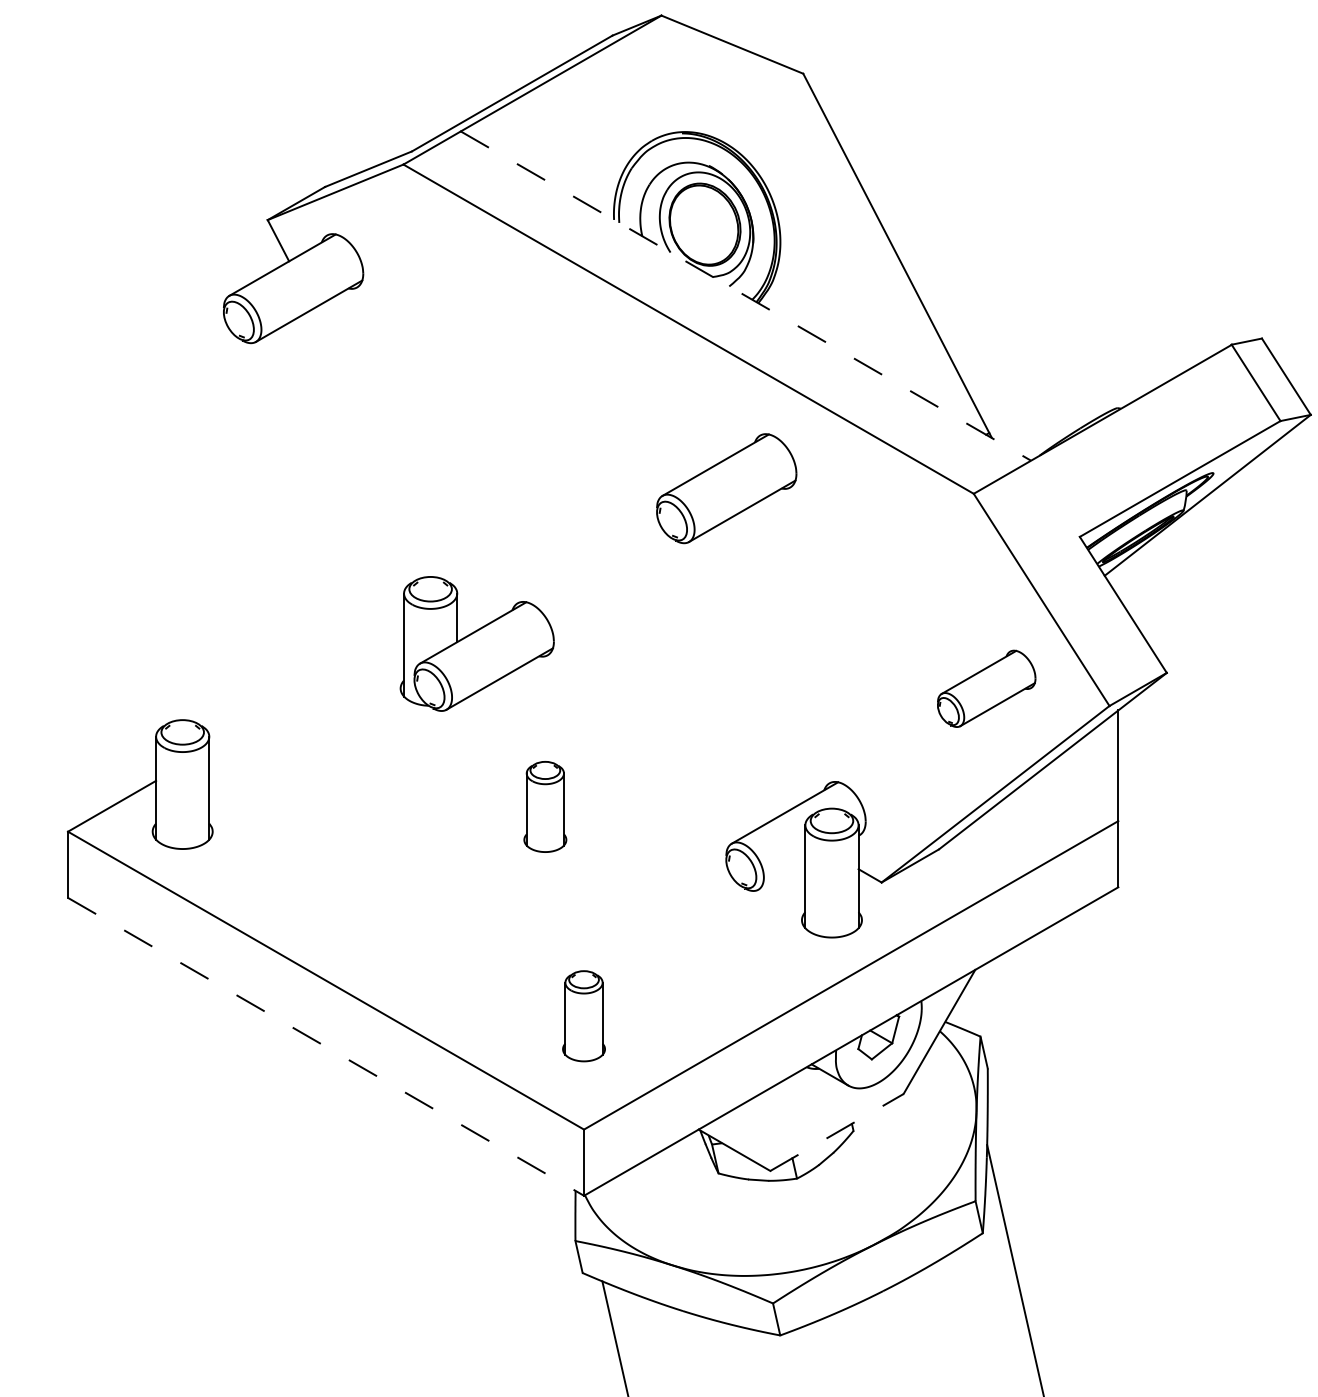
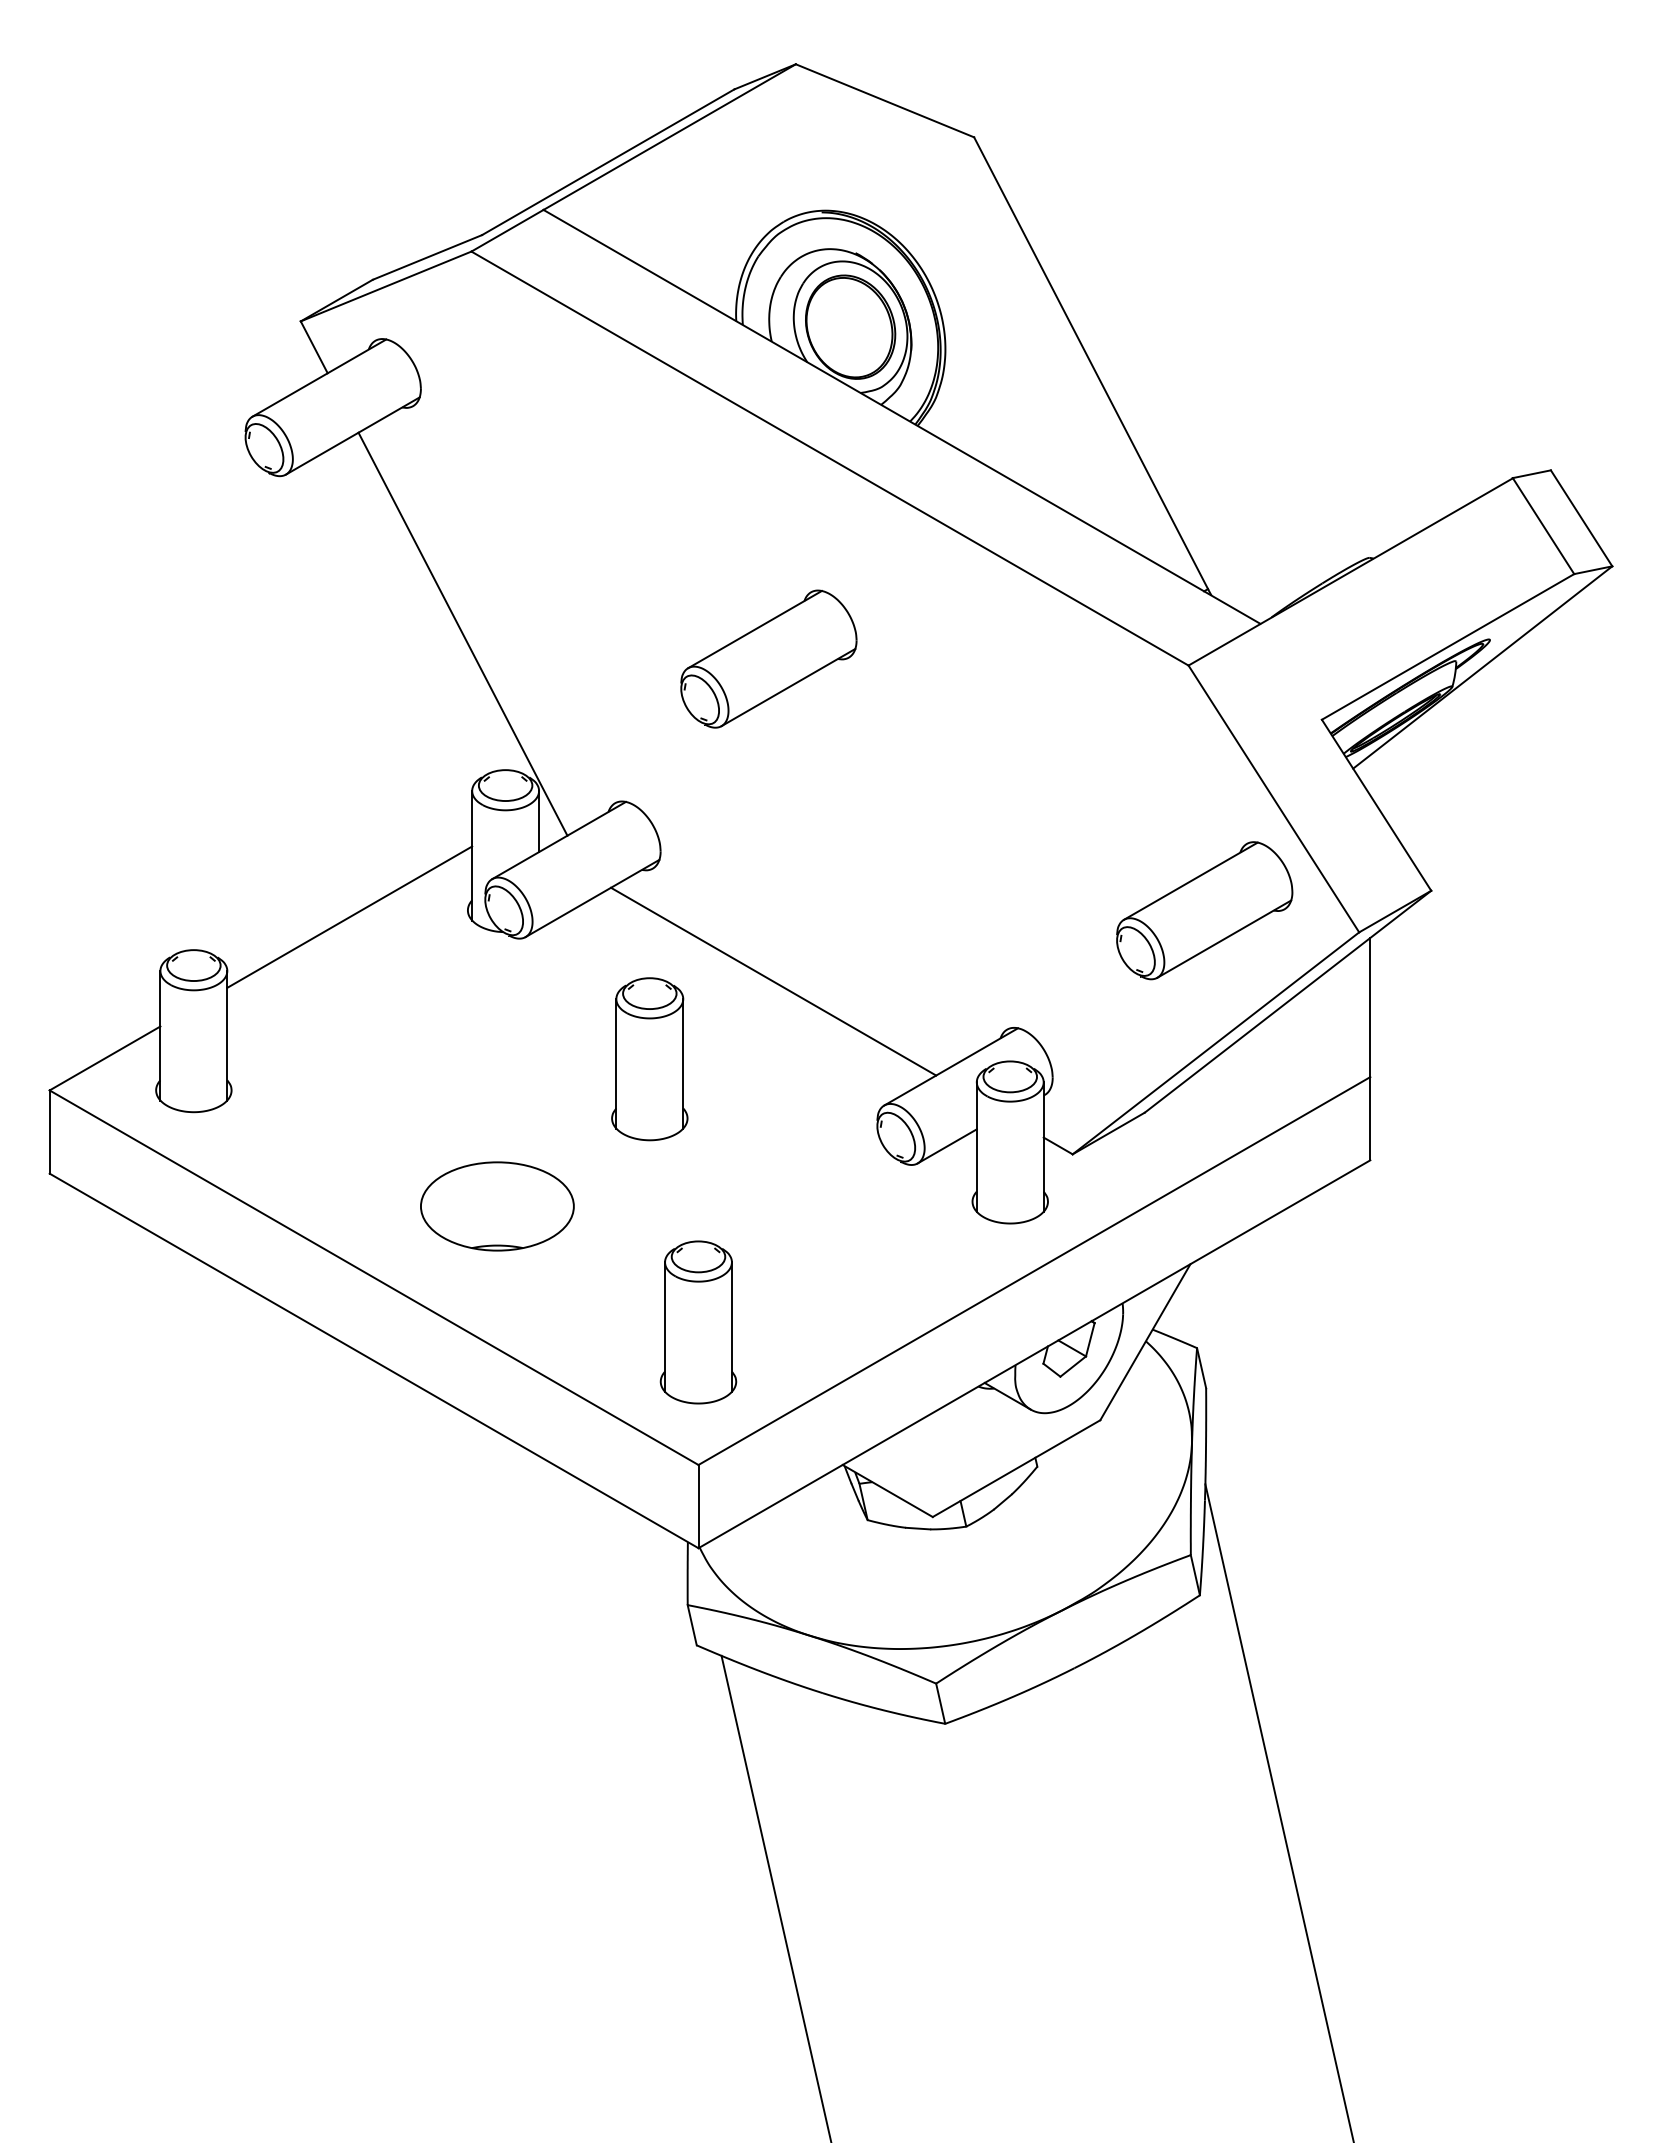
line: (745, 295) -> (901, 416), dashed -> solid
line: (396, 468) -> (462, 633), added
part: (726, 488) -> (768, 658), moved
part: (986, 688) -> (1204, 910), size x1.43
line: (306, 693) -> (349, 916), added
line: (643, 745) -> (773, 981), added
part: (545, 807) -> (649, 1059), size x1.43
line: (781, 876) -> (946, 1146), added
part: (424, 924) -> (497, 1206), added
part: (584, 1016) -> (698, 1322), size x1.43
line: (326, 1046) -> (374, 1360), dashed -> solid
line: (836, 1132) -> (1016, 1468), dashed -> solid

